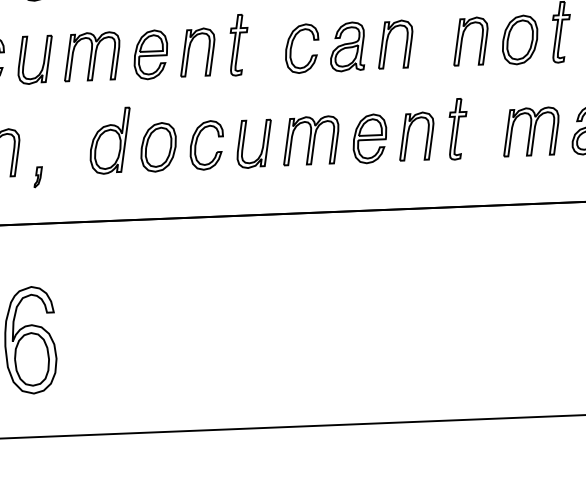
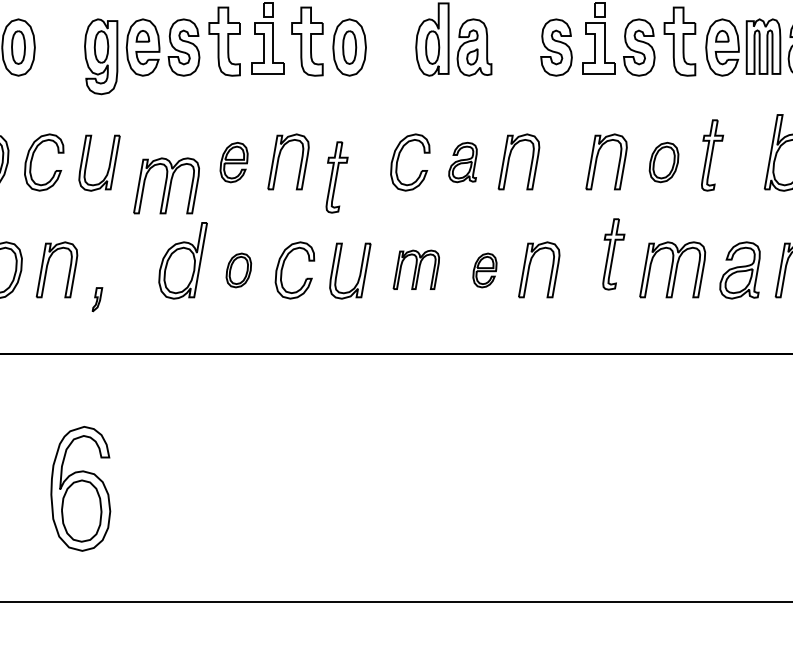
part: (519, 39) -> (663, 162), size x0.7
part: (238, 45) -> (336, 177), moved
part: (346, 46) -> (462, 162), size x0.7
part: (150, 54) -> (233, 162), size x0.7
part: (91, 56) -> (166, 185), moved
part: (457, 129) -> (613, 254), moved
part: (369, 138) -> (484, 270), size x0.6
part: (311, 140) -> (416, 269), size x0.7
part: (158, 147) -> (238, 270), size x0.6

